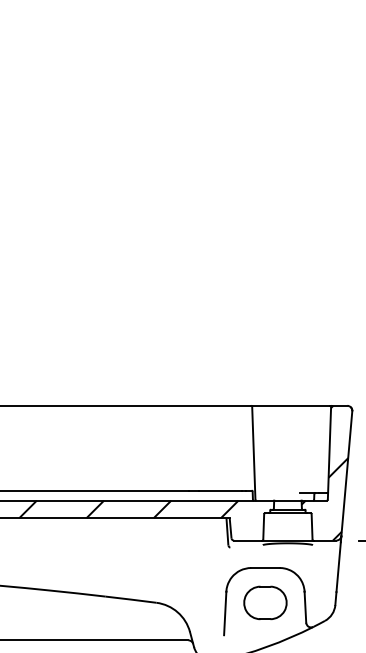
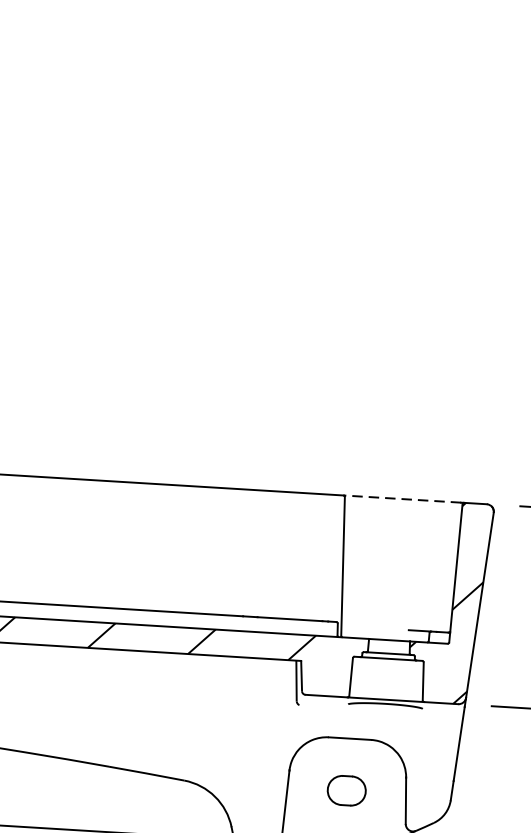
line: (290, 405) -> (402, 498), solid -> dashed
part: (265, 602) -> (346, 790), size x0.6

